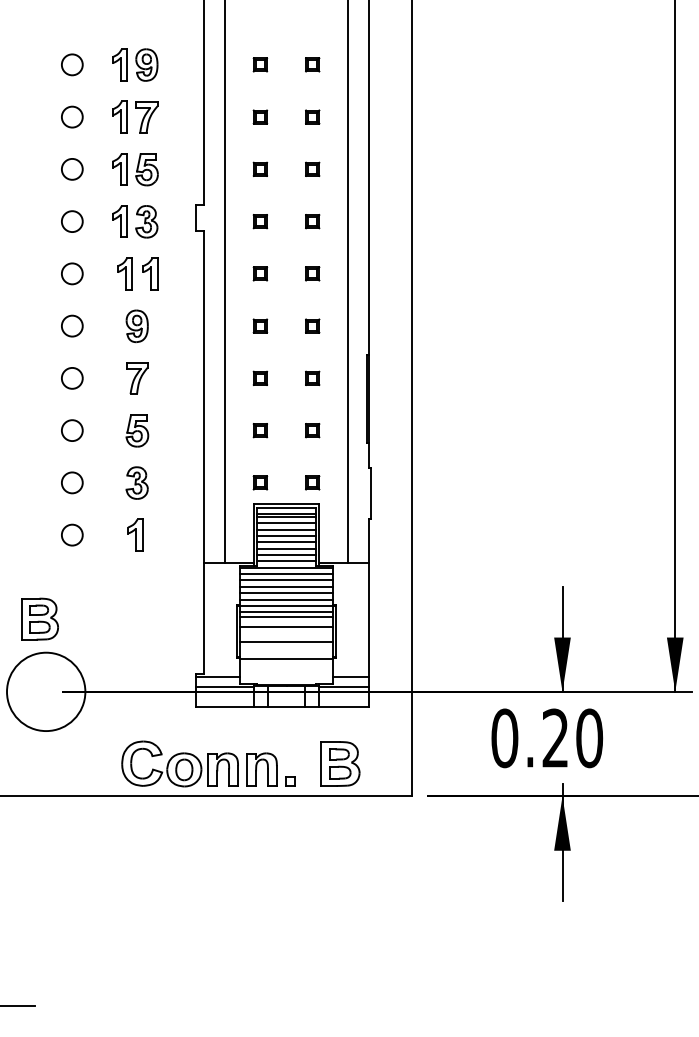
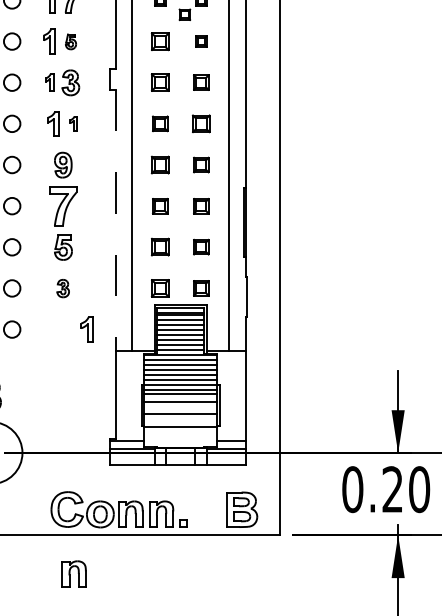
part: (291, 134) -> (184, 14), added
part: (260, 168) -> (160, 40), size x1.6
part: (146, 169) -> (70, 41), size x0.6
part: (119, 221) -> (49, 82), size x0.7
part: (260, 221) -> (160, 82), size x1.6
part: (312, 221) -> (201, 82), size x1.4
part: (150, 273) -> (73, 123), size x0.6
part: (260, 273) -> (160, 123), size x1.4
part: (312, 273) -> (201, 123), size x1.6
part: (260, 325) -> (160, 164), size x1.6
part: (312, 325) -> (201, 164), size x1.4
part: (260, 377) -> (160, 205), size x1.4
part: (312, 377) -> (201, 205), size x1.4
part: (137, 378) -> (63, 206), size x1.6
line: (204, 396) -> (116, 220), solid -> dashed
part: (260, 430) -> (160, 247), size x1.6
part: (312, 430) -> (201, 247), size x1.4
part: (136, 482) -> (62, 288), size x0.7
part: (260, 482) -> (160, 288), size x1.6
part: (312, 482) -> (201, 288), size x1.4
part: (135, 534) -> (87, 329), moved
part: (340, 763) -> (242, 509), moved
part: (150, 845) -> (73, 573), added

